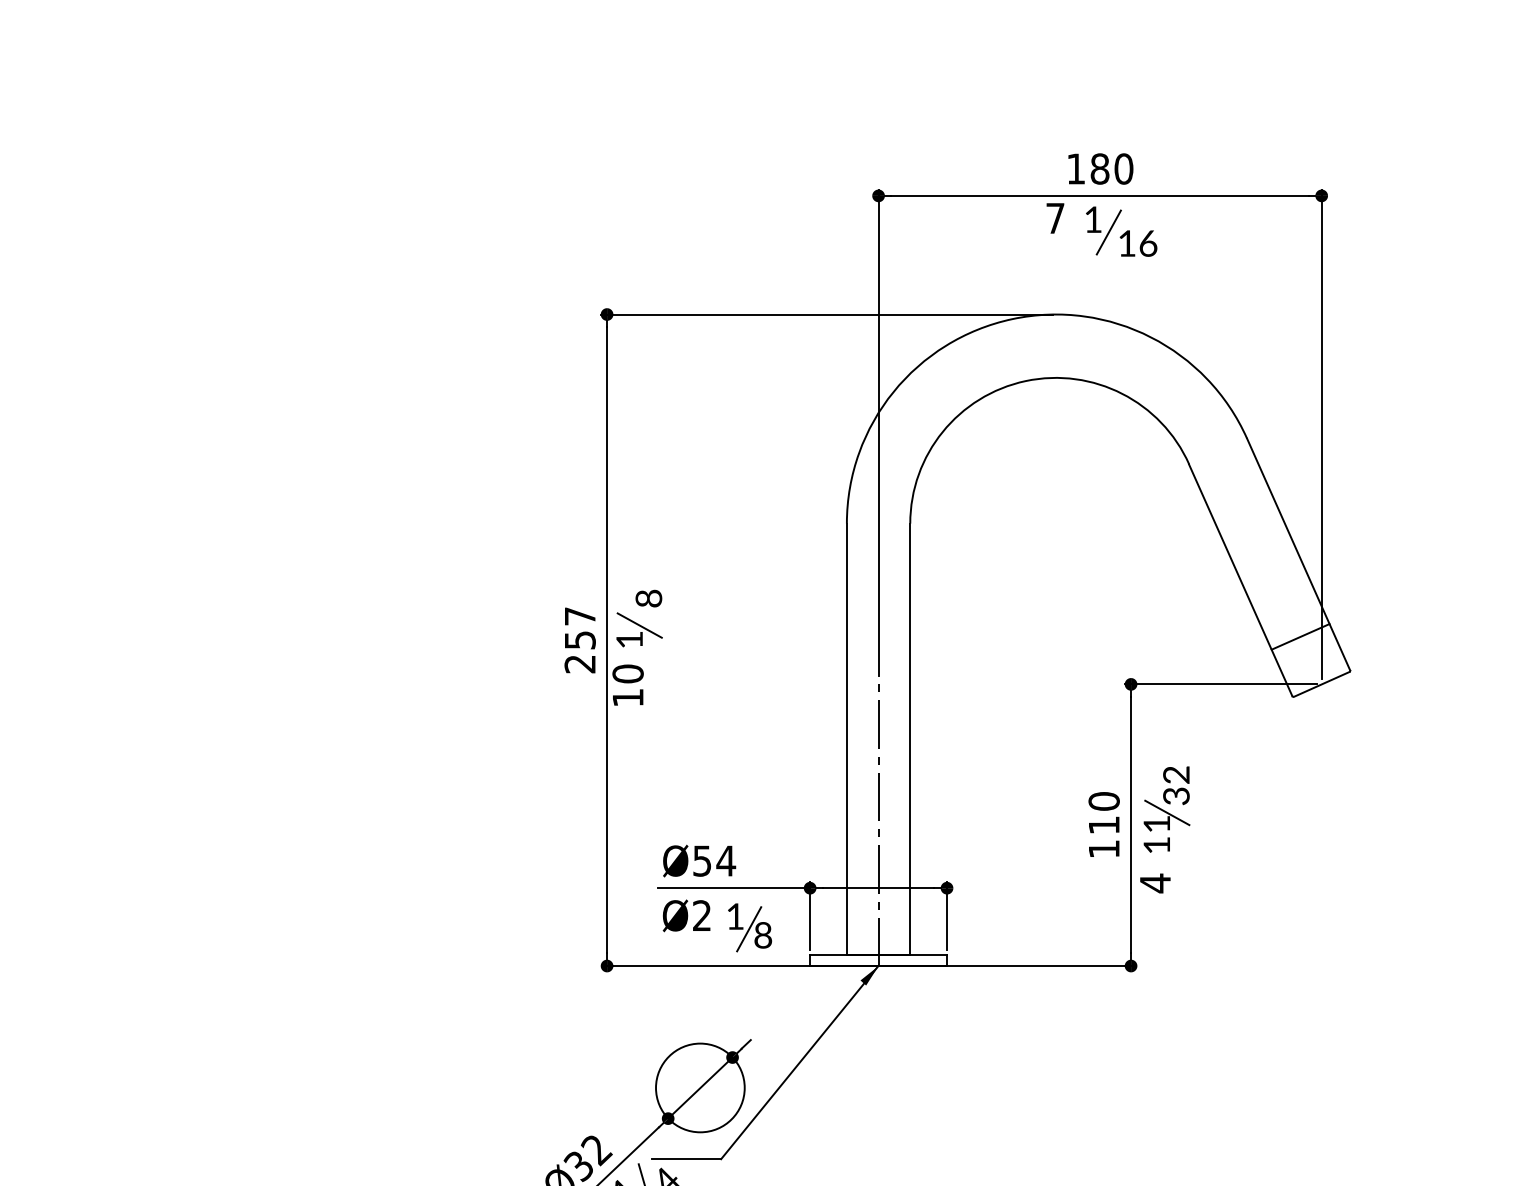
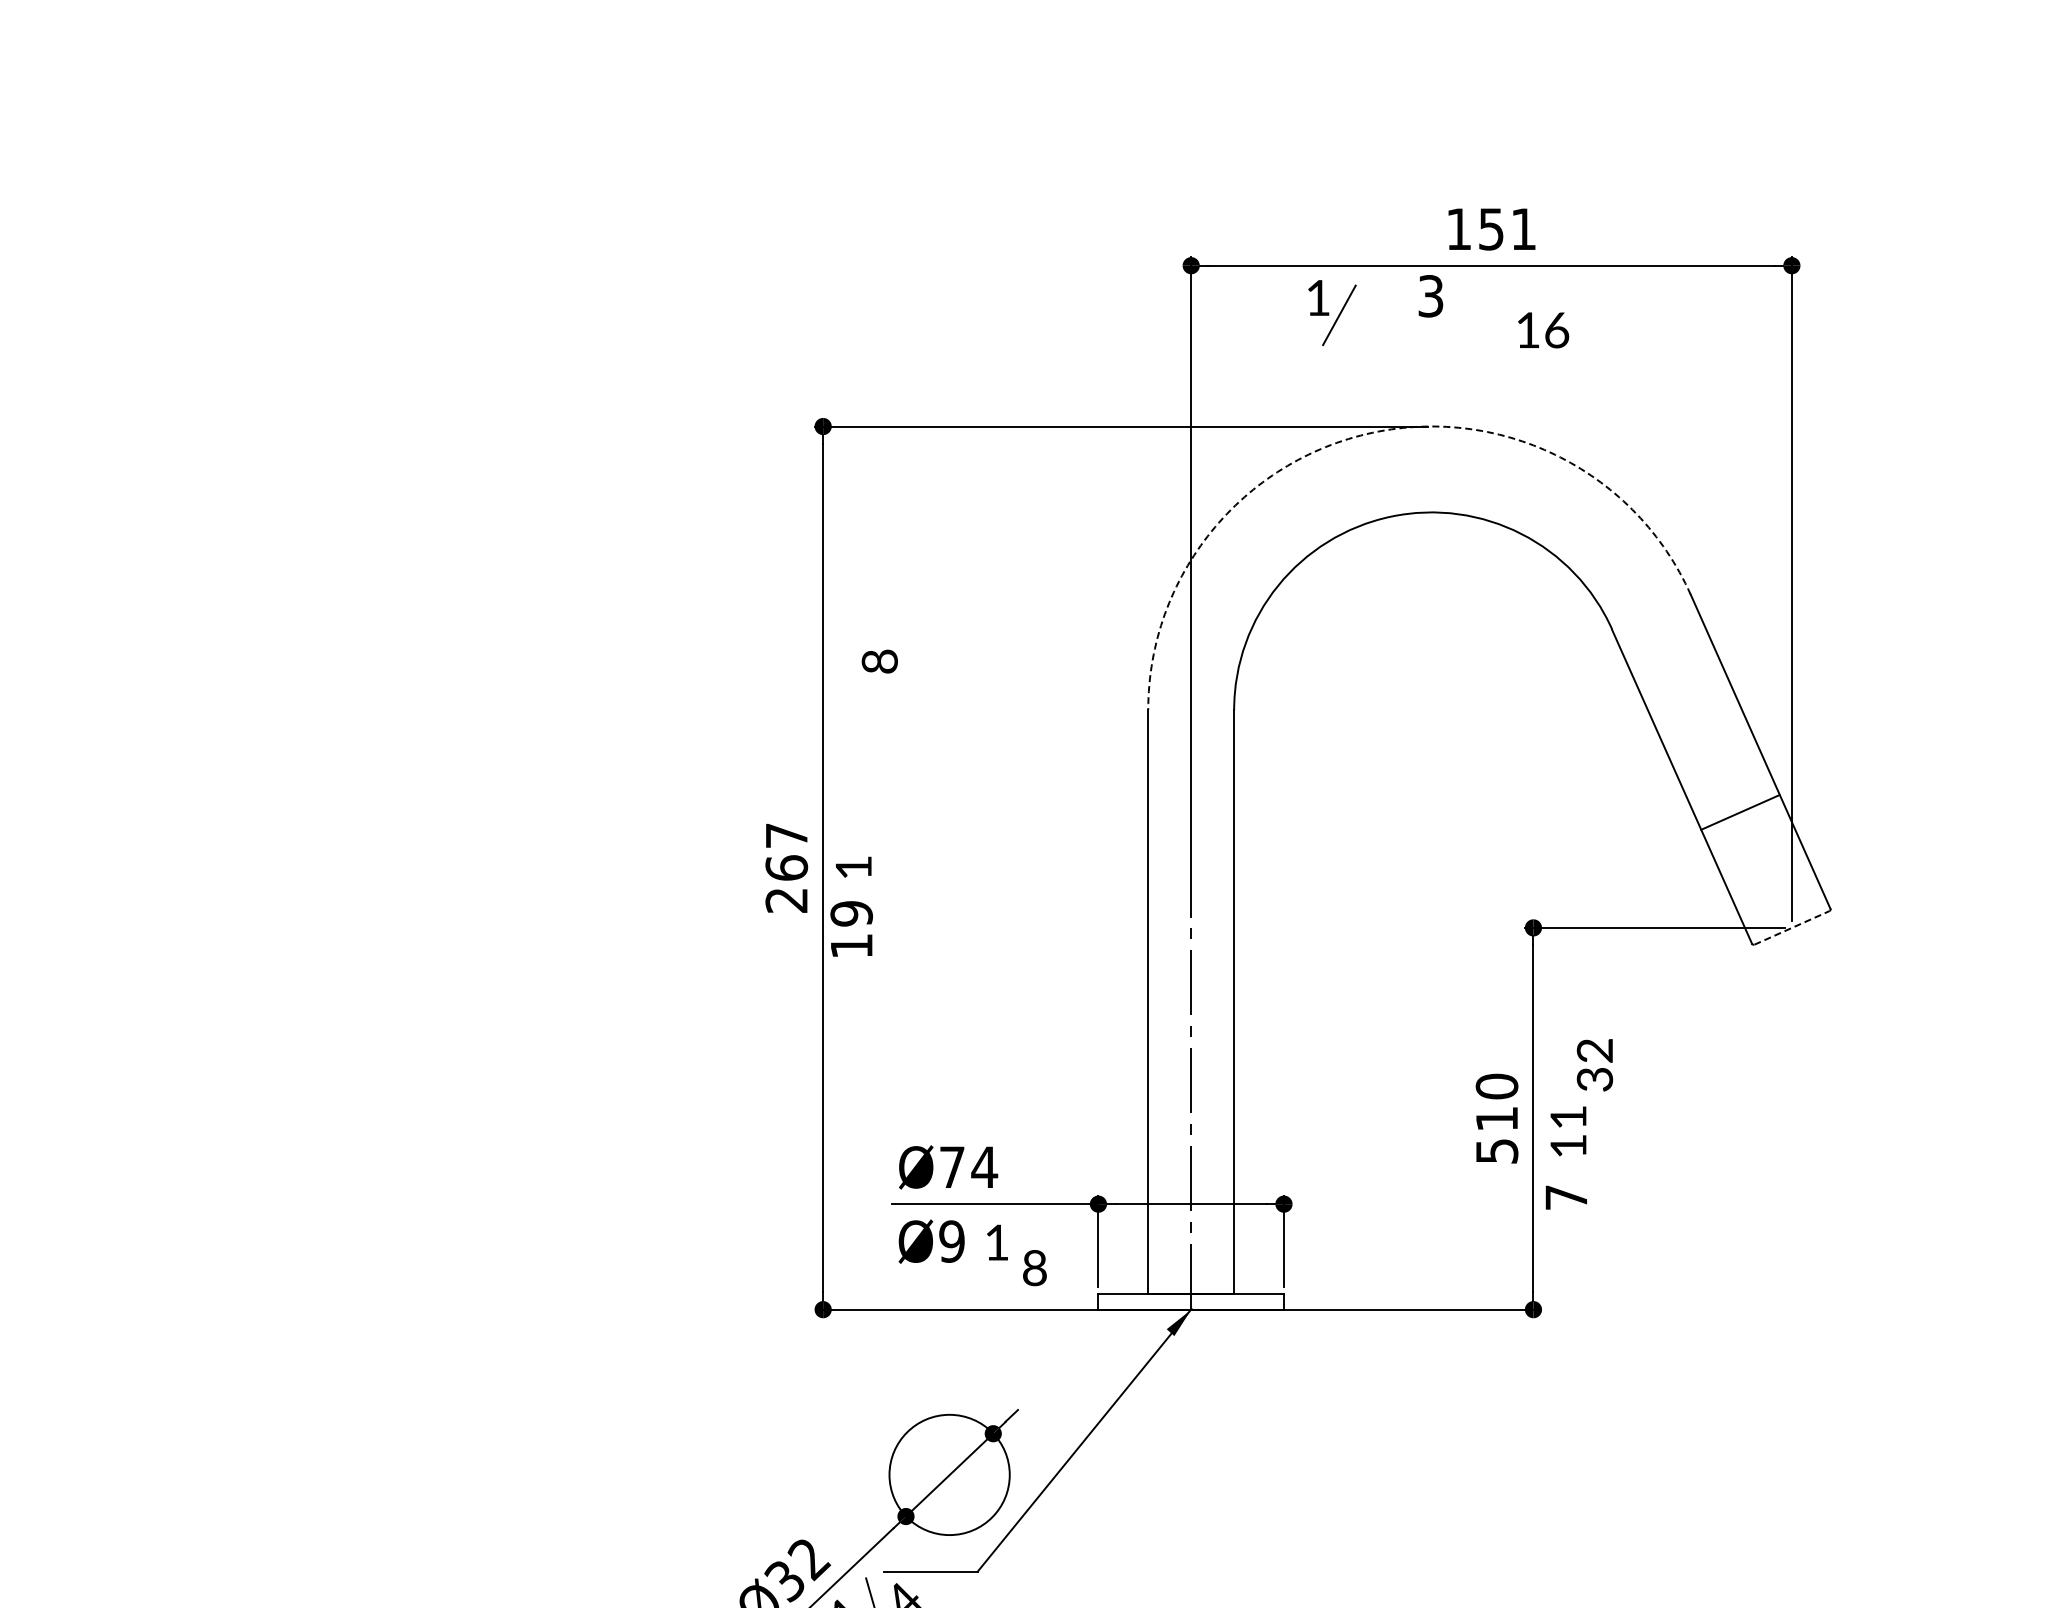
text: (1111, 169) -> (1507, 229), 180 -> 151
text: (1055, 218) -> (1430, 296), 7 -> 3
part: (1103, 231) -> (1332, 313), moved
arc: (1012, 318) -> (1372, 432), solid -> dashed
text: (648, 598) -> (879, 661), moved
line: (639, 625) -> (867, 847), removed
line: (1300, 636) -> (1740, 812), moved
text: (580, 639) -> (786, 867), 257 -> 267
text: (627, 673) -> (851, 913), 10 -> 19
line: (1322, 684) -> (1792, 927), solid -> dashed
line: (1167, 812) -> (1582, 1101), removed
text: (1104, 849) -> (1497, 1151), 110 -> 510
text: (702, 861) -> (952, 1167), Ø54 -> Ø74
text: (1154, 883) -> (1565, 1197), 4 -> 7
text: (701, 915) -> (951, 1241), Ø2 -> Ø9
line: (748, 929) -> (1015, 1259), removed

